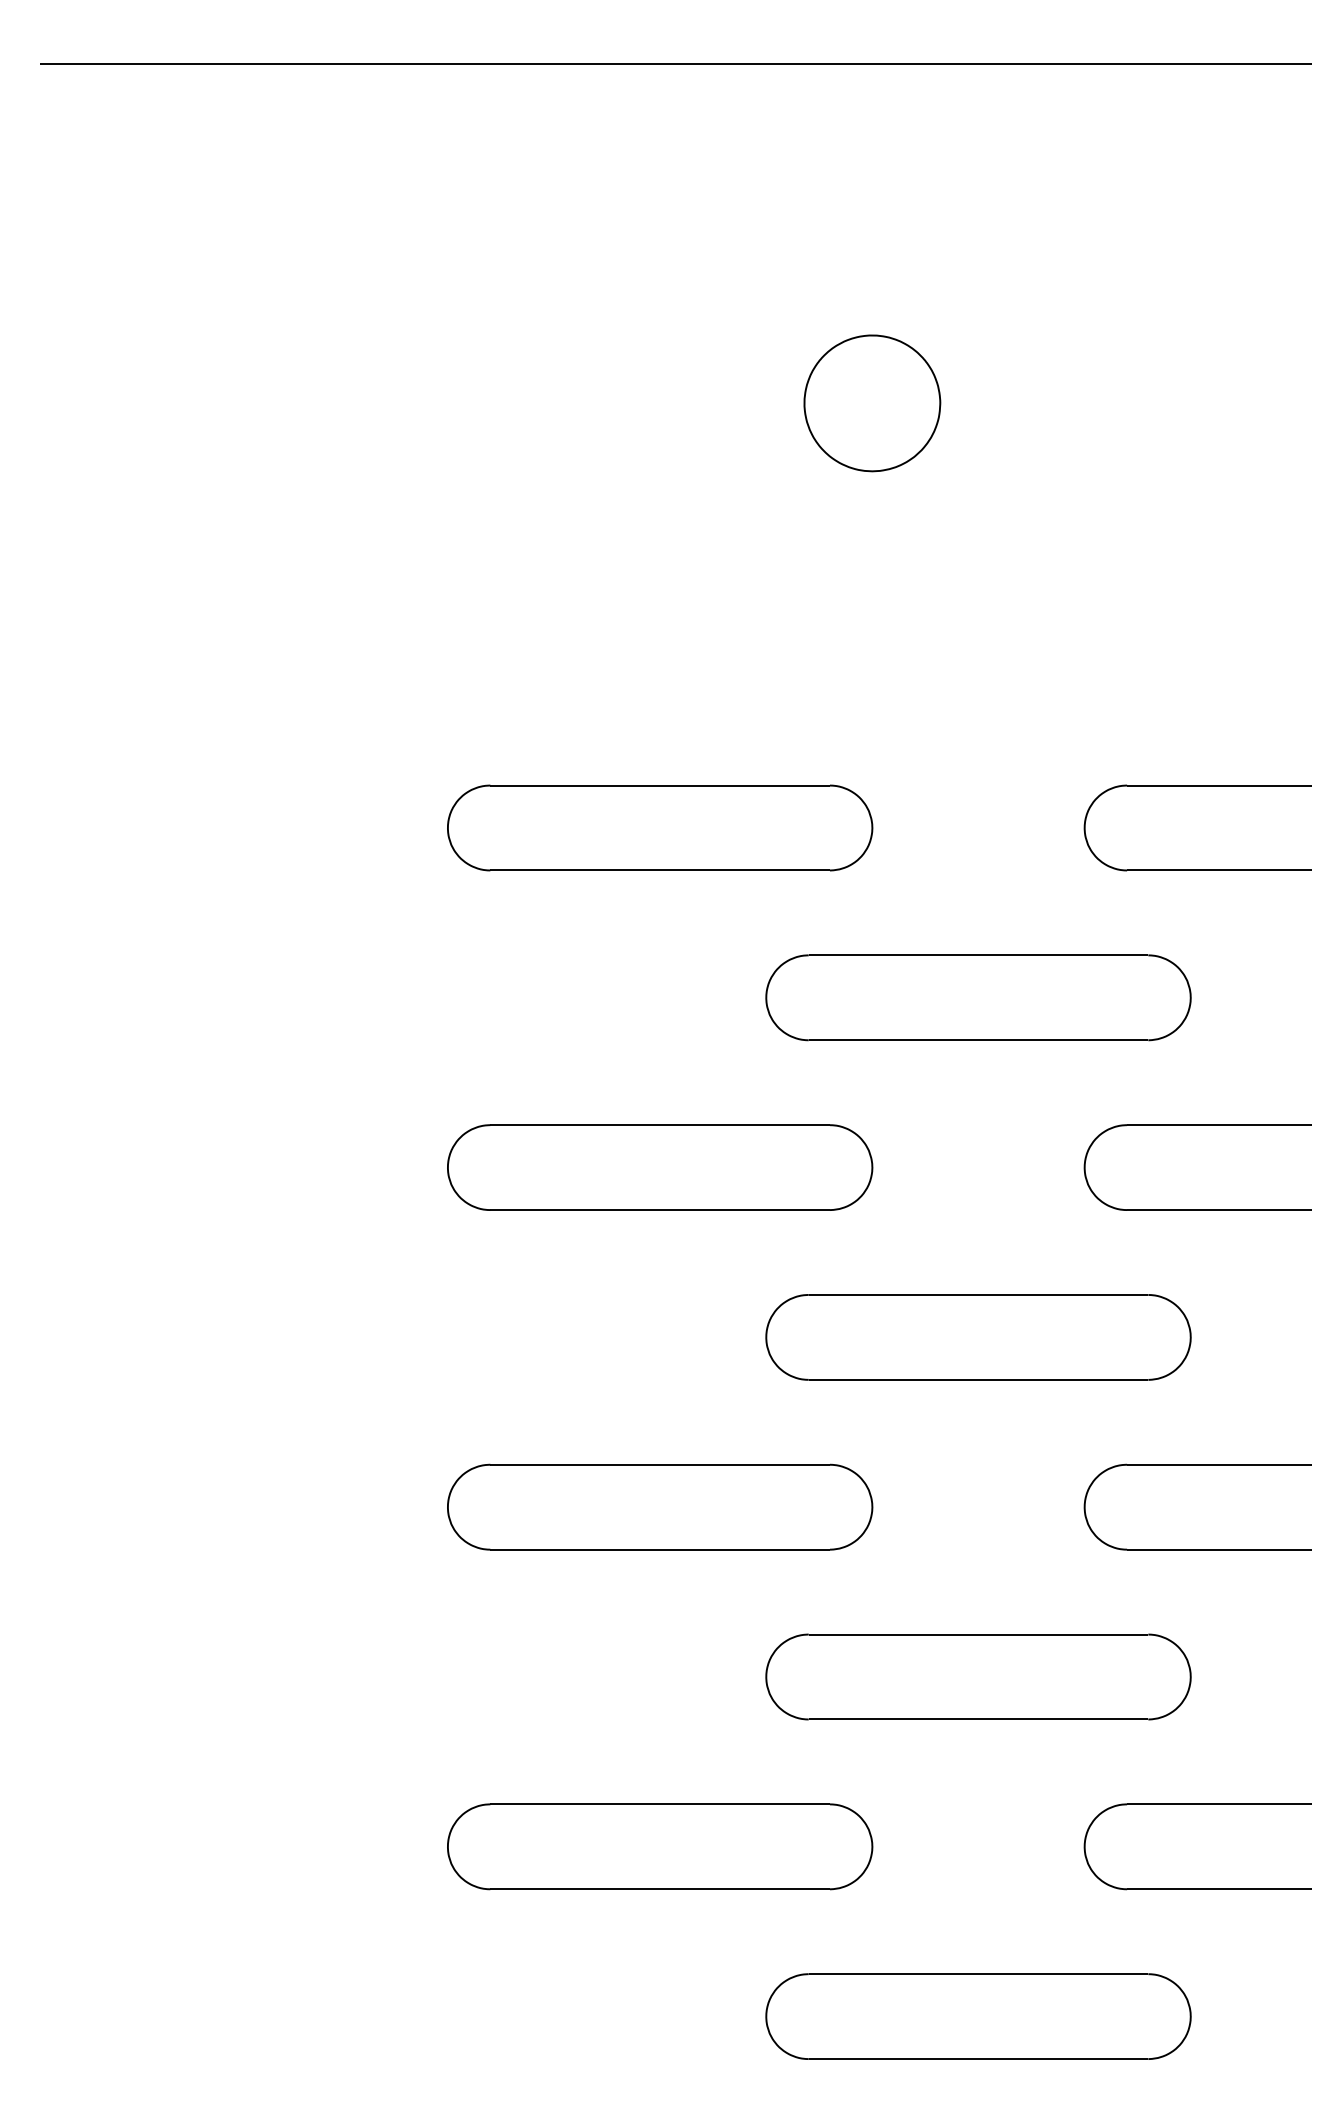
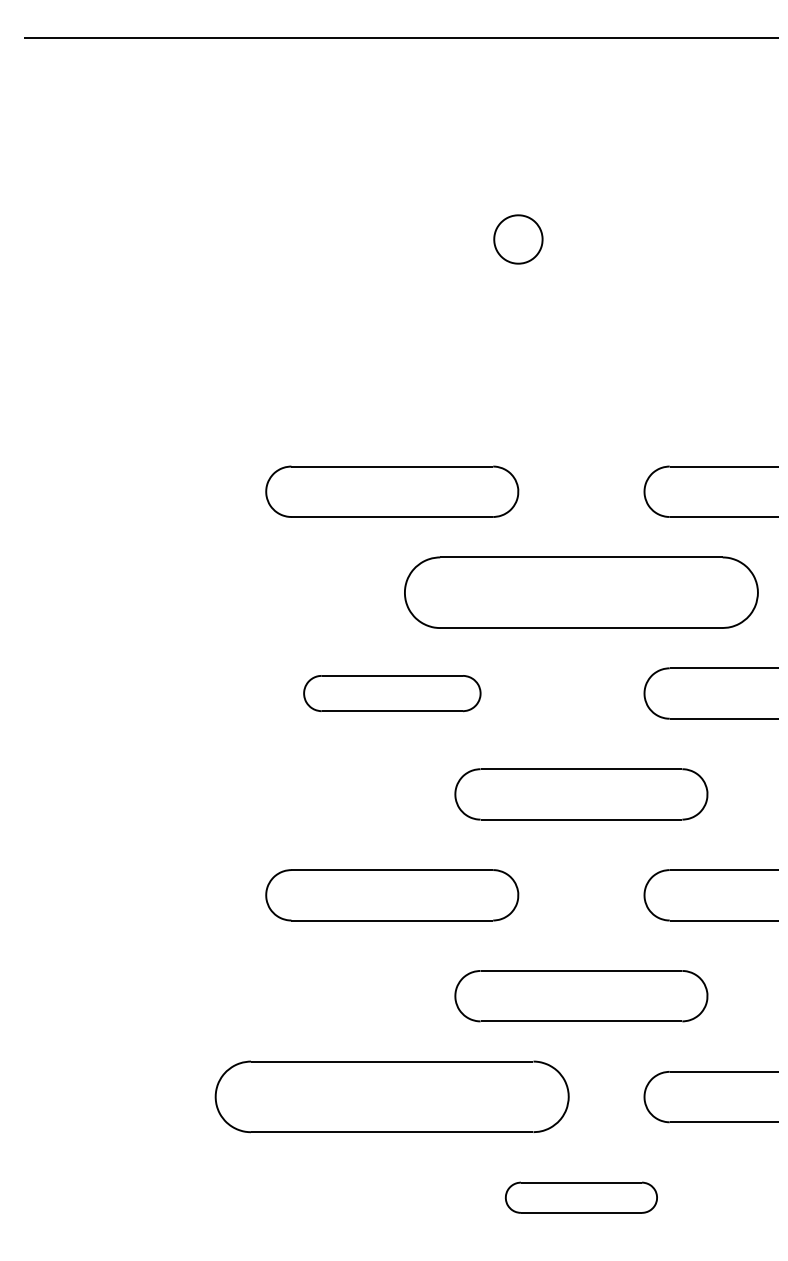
part: (872, 403) -> (518, 239), size x0.6
part: (978, 997) -> (581, 592), size x1.4
part: (660, 1167) -> (392, 693), size x0.7
part: (660, 1847) -> (392, 1097), size x1.4
part: (978, 2015) -> (581, 1197), size x0.6

